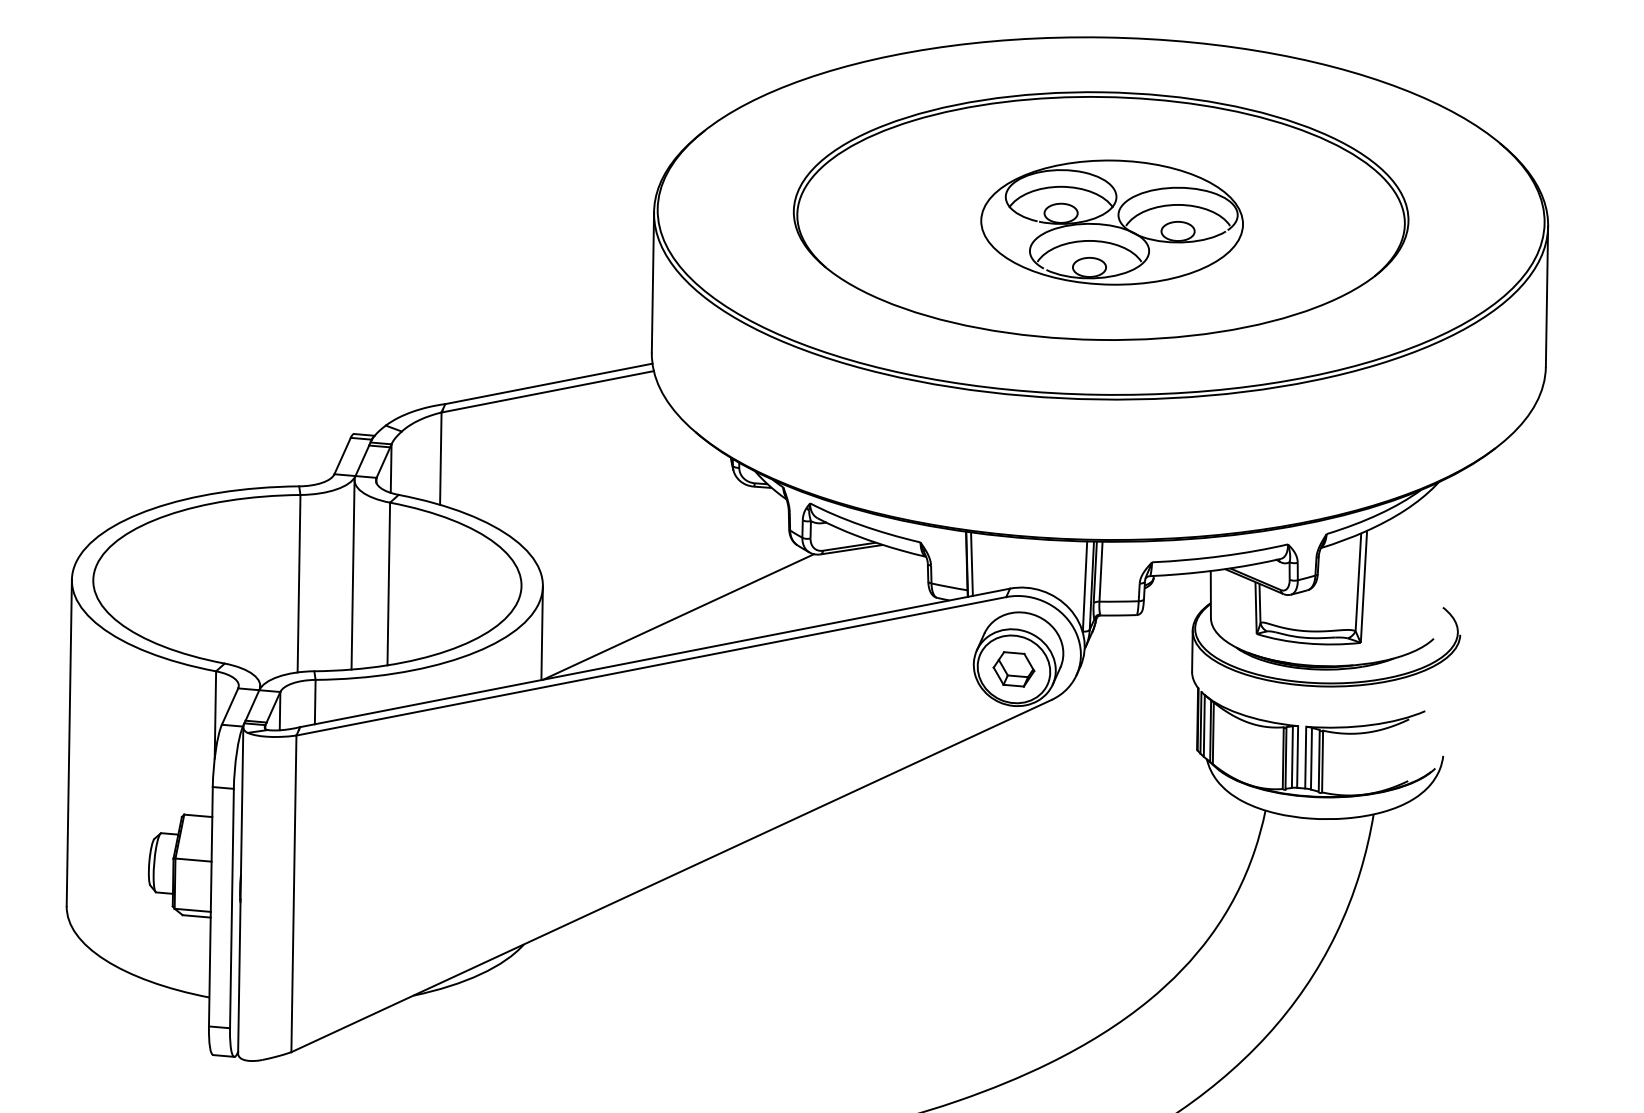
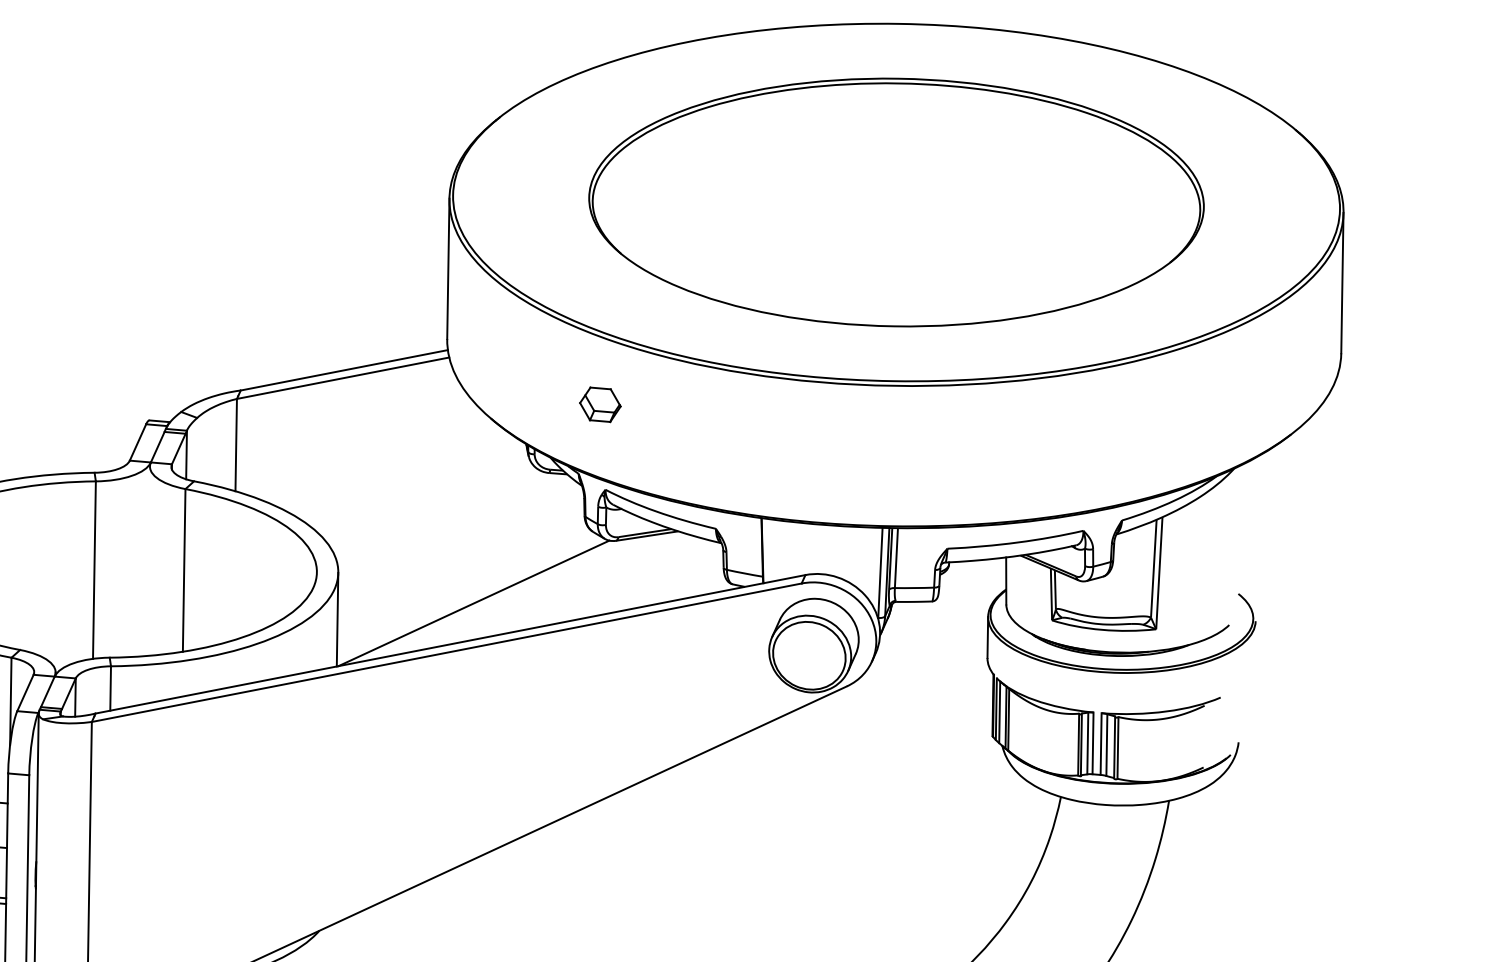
part: (1111, 222) -> (906, 208), removed
line: (971, 563) -> (766, 549), removed
line: (352, 574) -> (147, 560), removed
part: (1013, 669) -> (599, 404), moved

